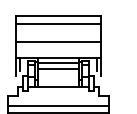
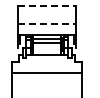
line: (59, 15) -> (47, 5), solid -> dashed
line: (57, 24) -> (46, 11), removed
line: (59, 42) -> (47, 24), solid -> dashed
line: (59, 106) -> (47, 68), removed

